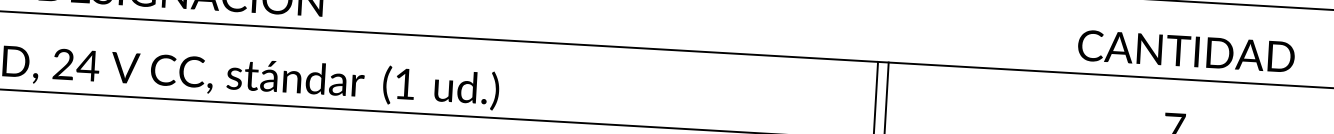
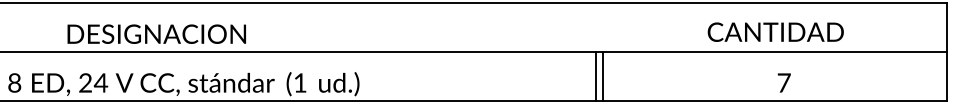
text: (1185, 50) -> (775, 31), moved

